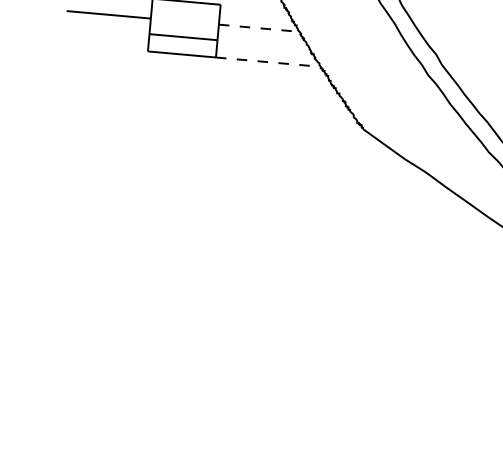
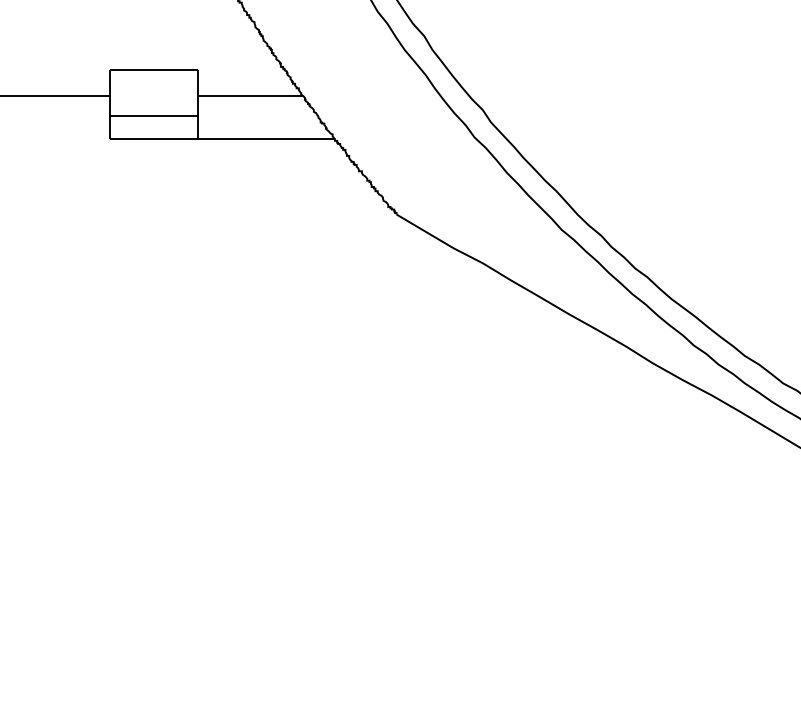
line: (258, 28) -> (250, 96), dashed -> solid
line: (269, 62) -> (267, 139), dashed -> solid

